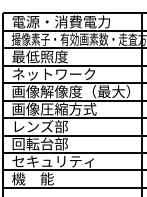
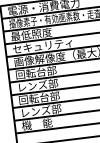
text: (53, 74) -> (42, 46), ネットワーク -> セキュリティ
text: (54, 108) -> (46, 70), 画像圧縮方式 -> 回転台部
text: (52, 161) -> (49, 109), セキュリティ -> レンズ部

